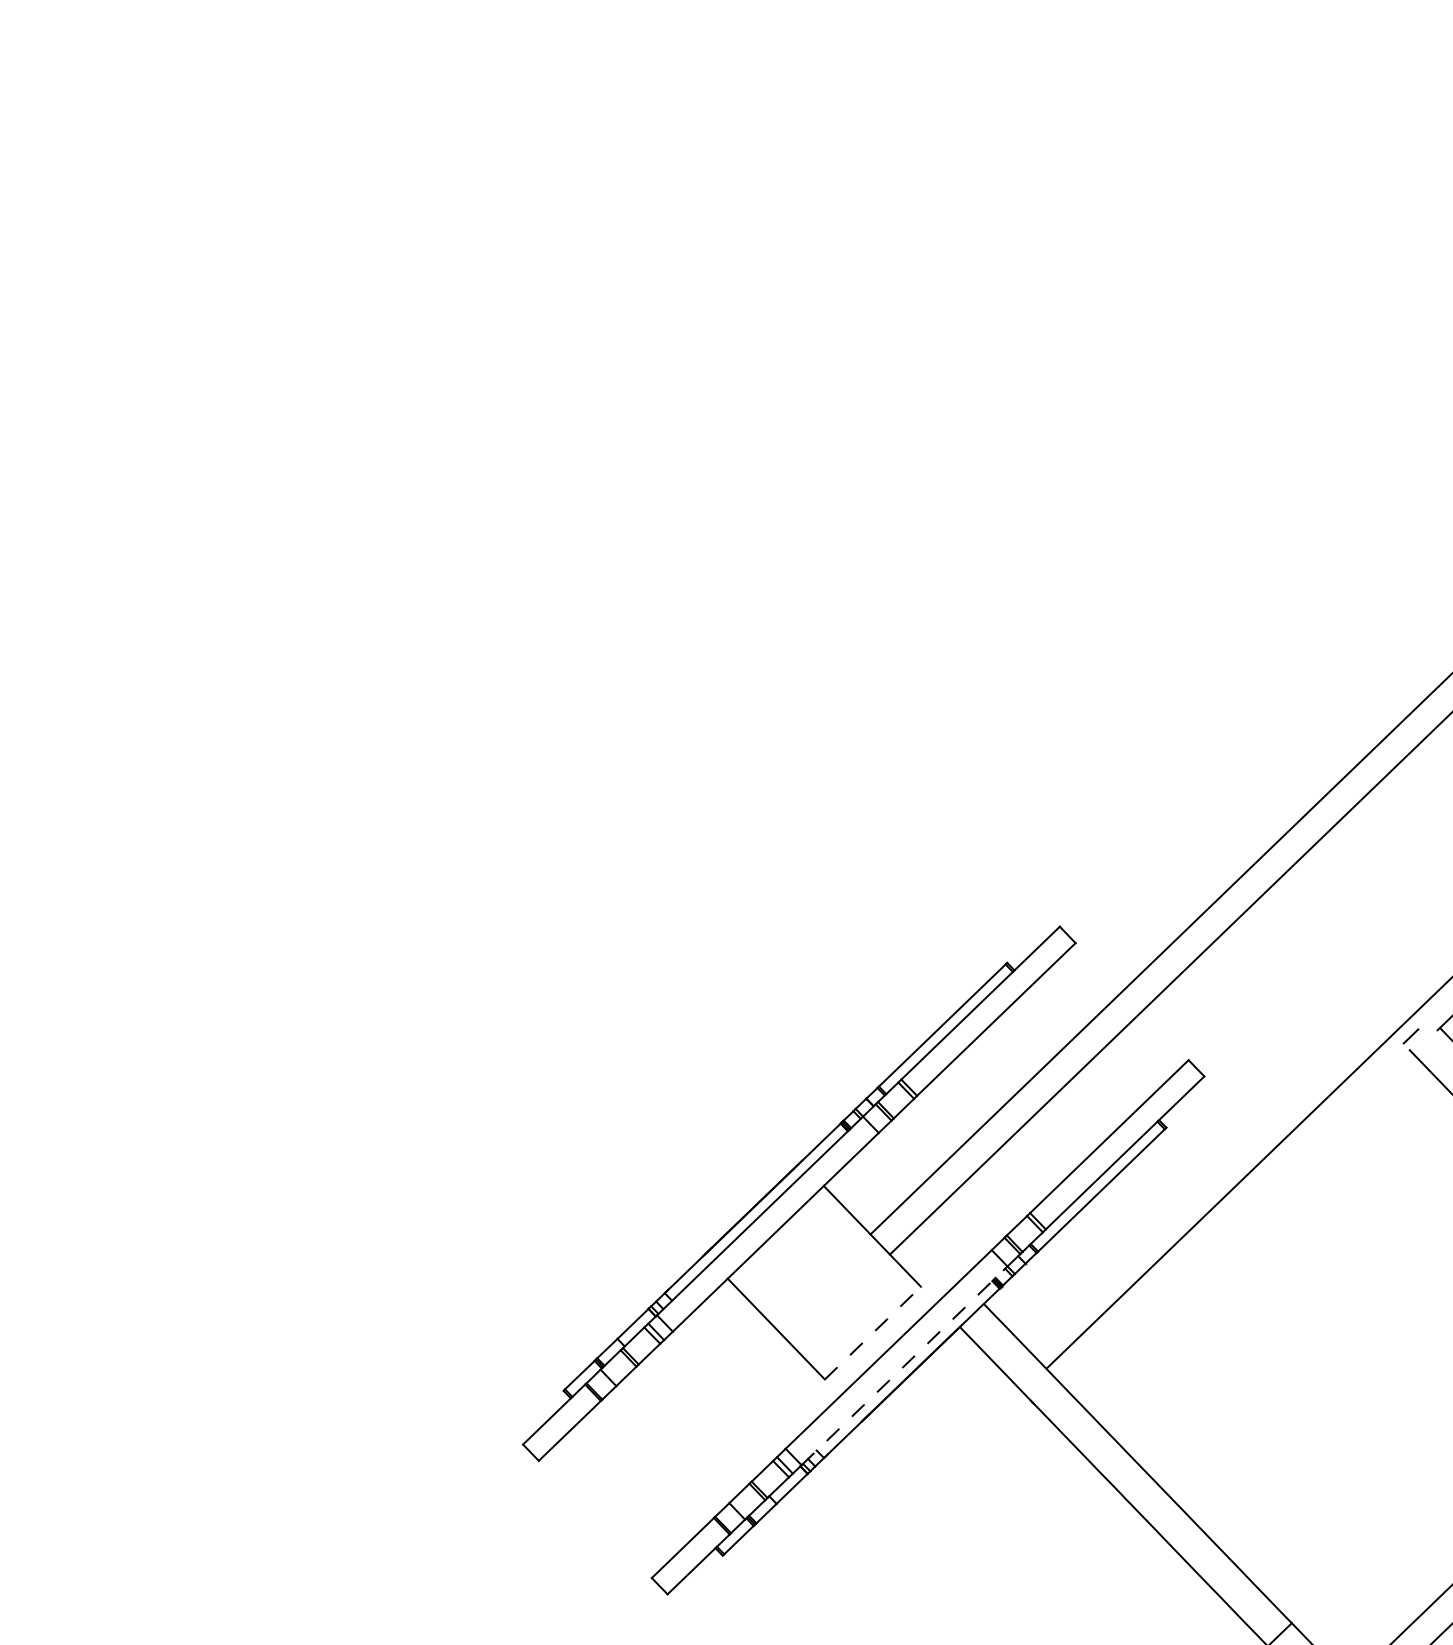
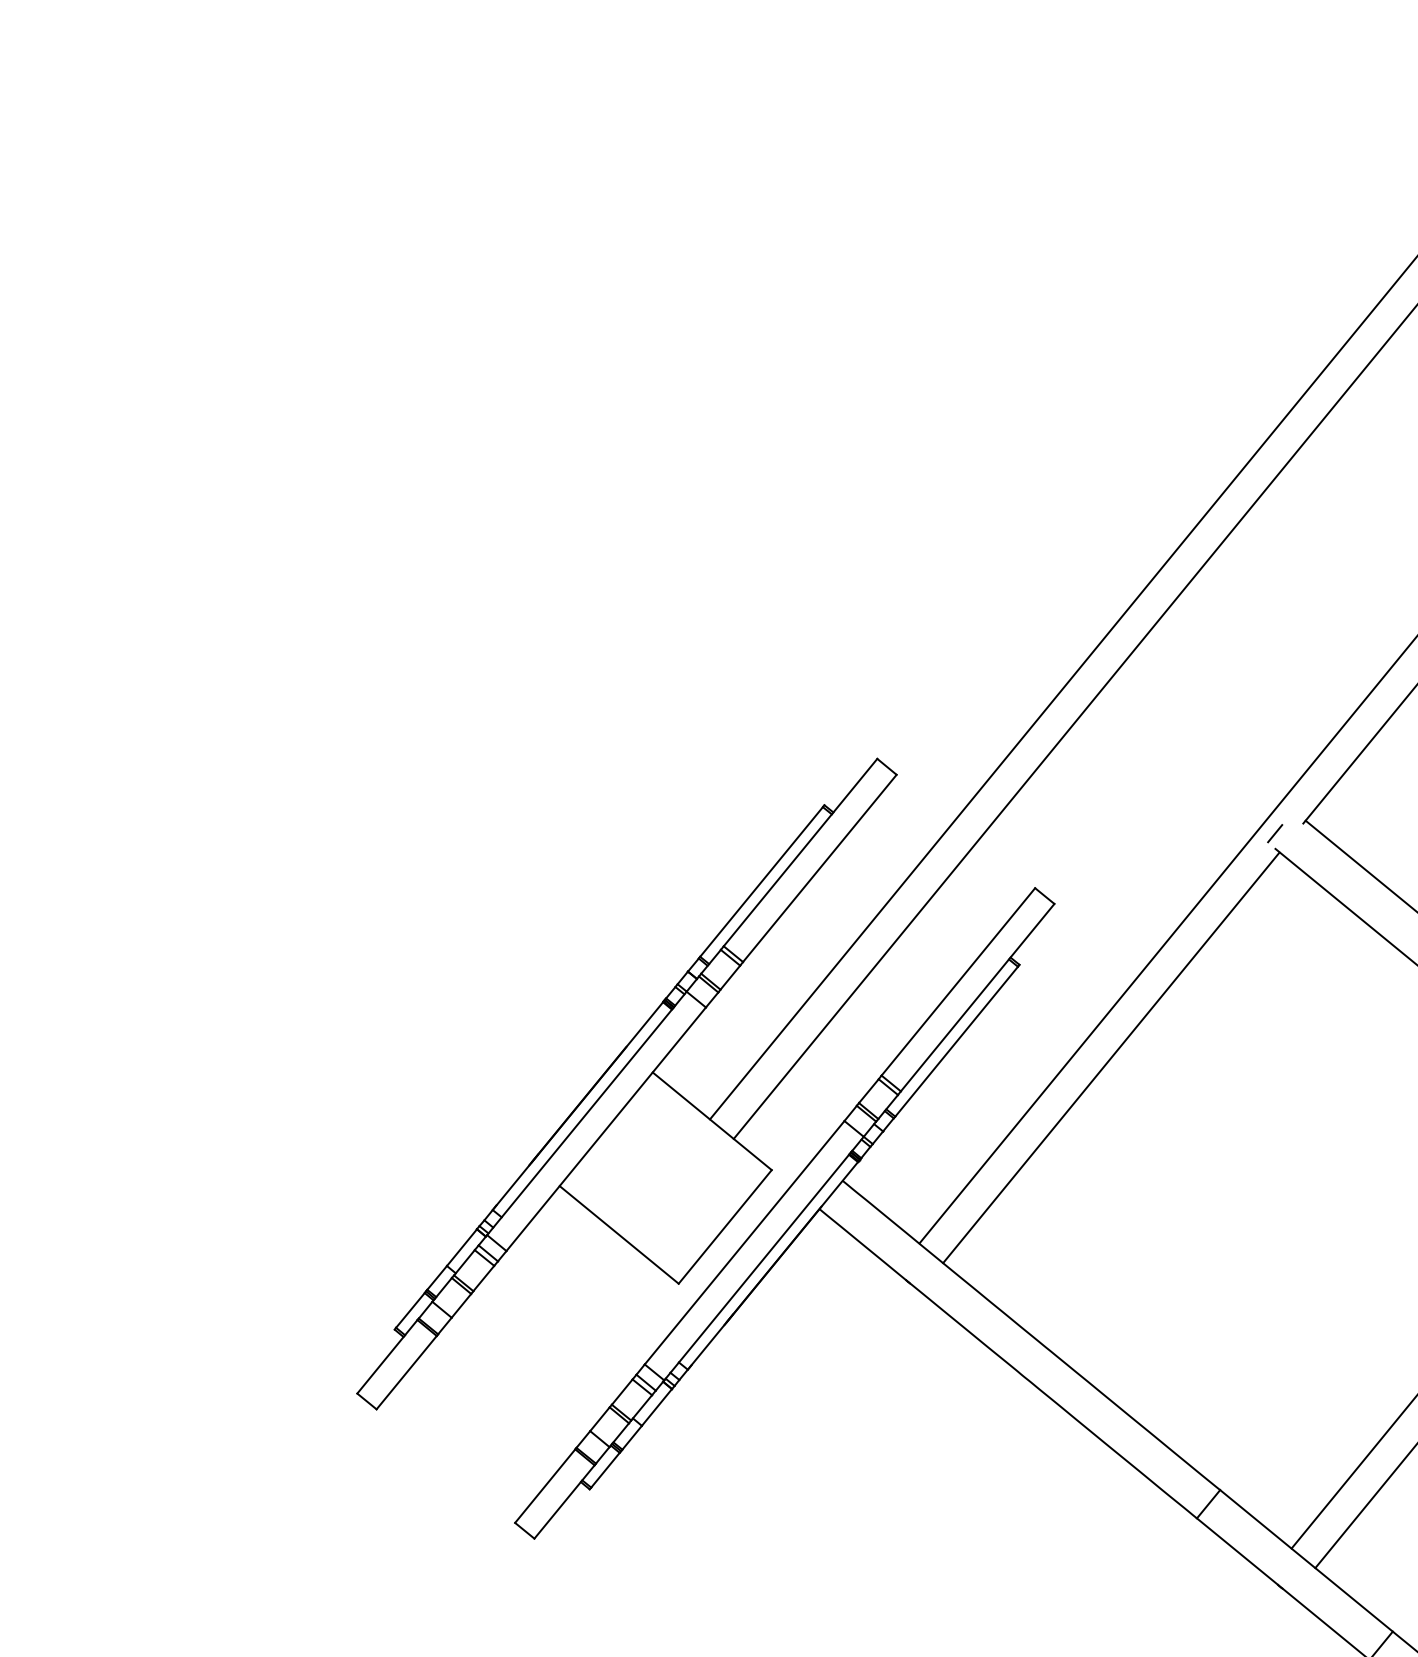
line: (1239, 1220) -> (1111, 1056), added
line: (872, 1333) -> (724, 1227), dashed -> solid
line: (904, 1365) -> (763, 1258), dashed -> solid

